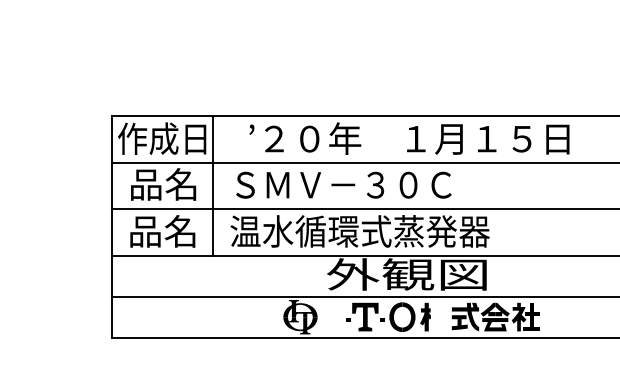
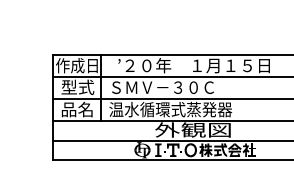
text: (163, 182) -> (77, 86), 品名 -> 型式
fill: (334, 315) -> (158, 149), added
fill: (437, 315) -> (207, 149), added

